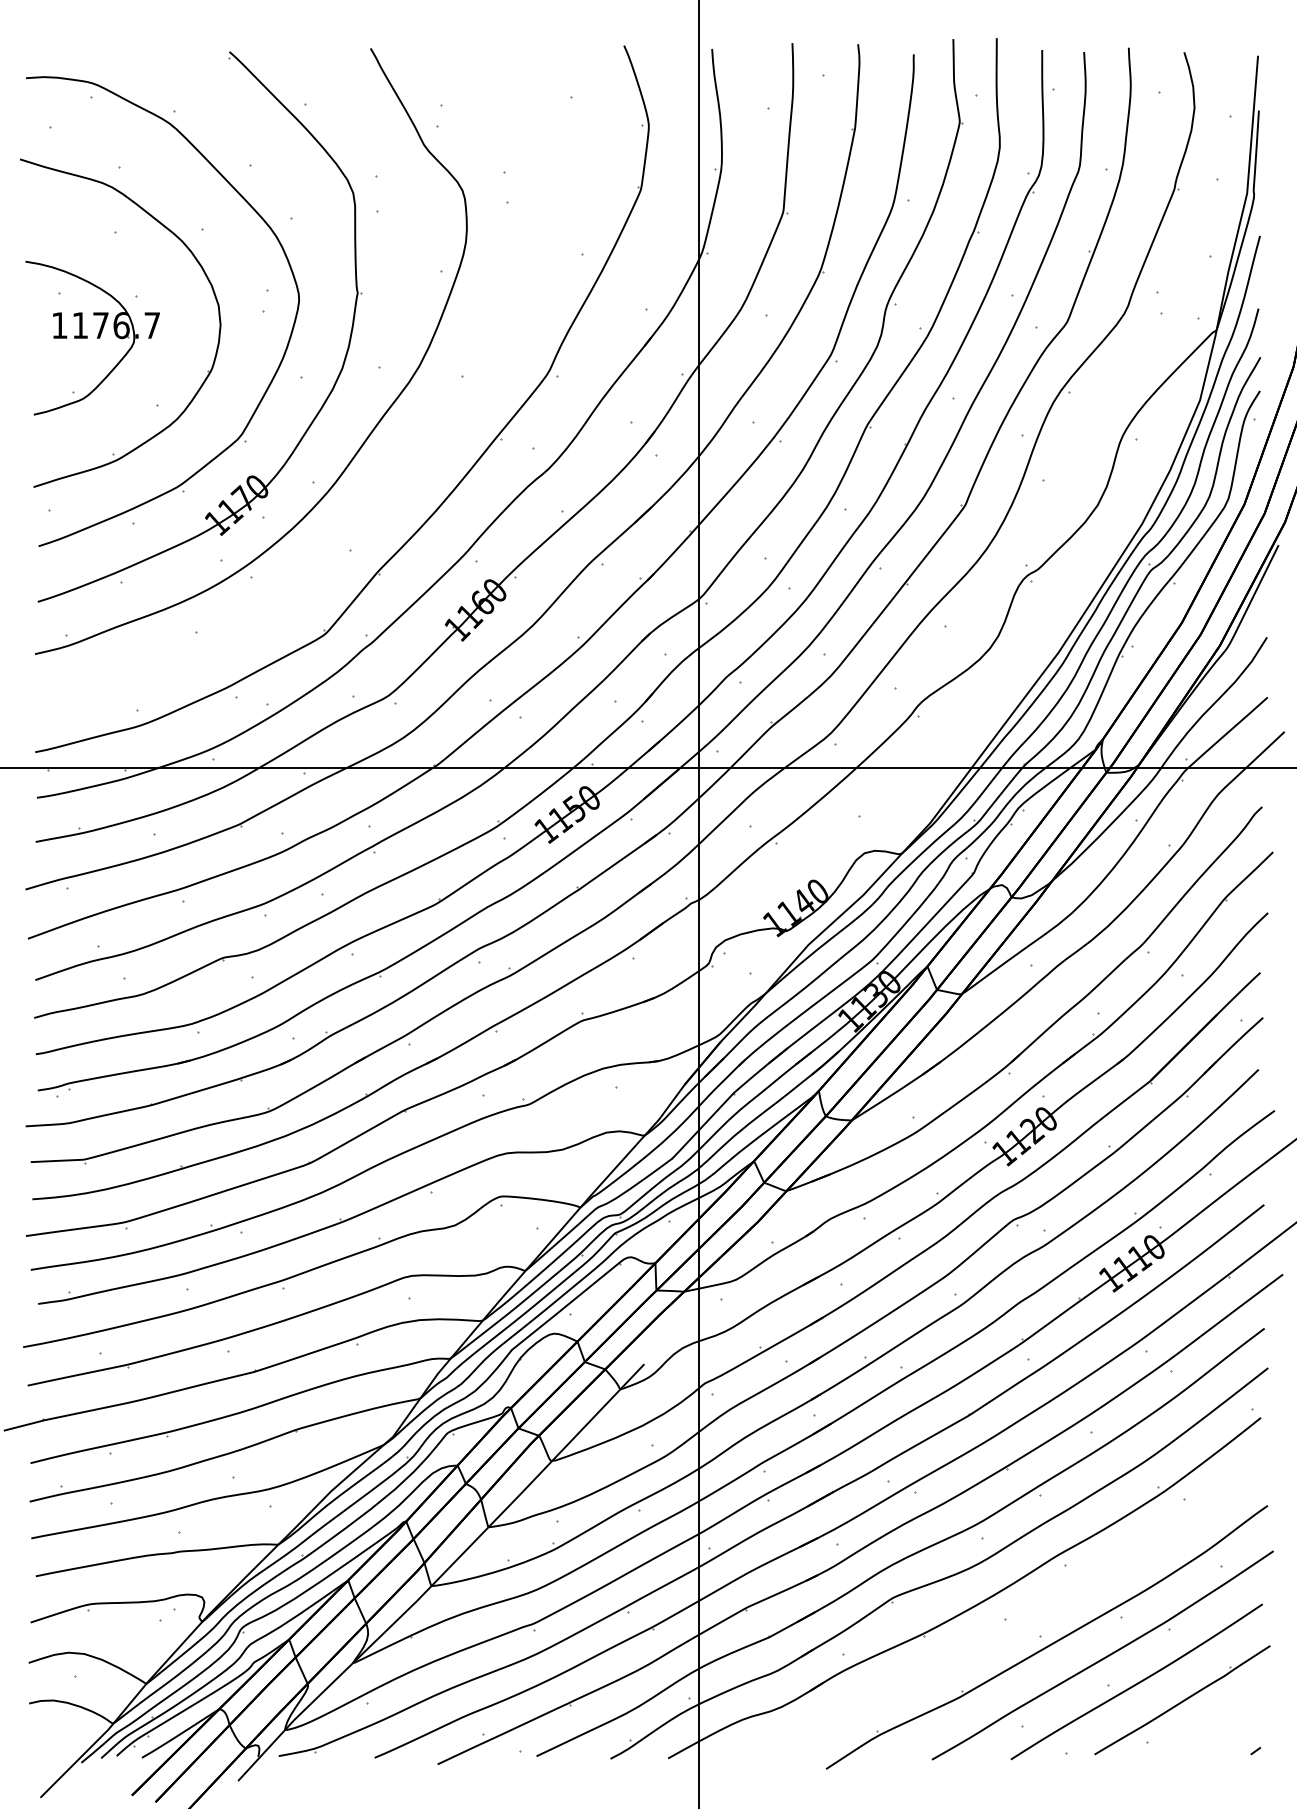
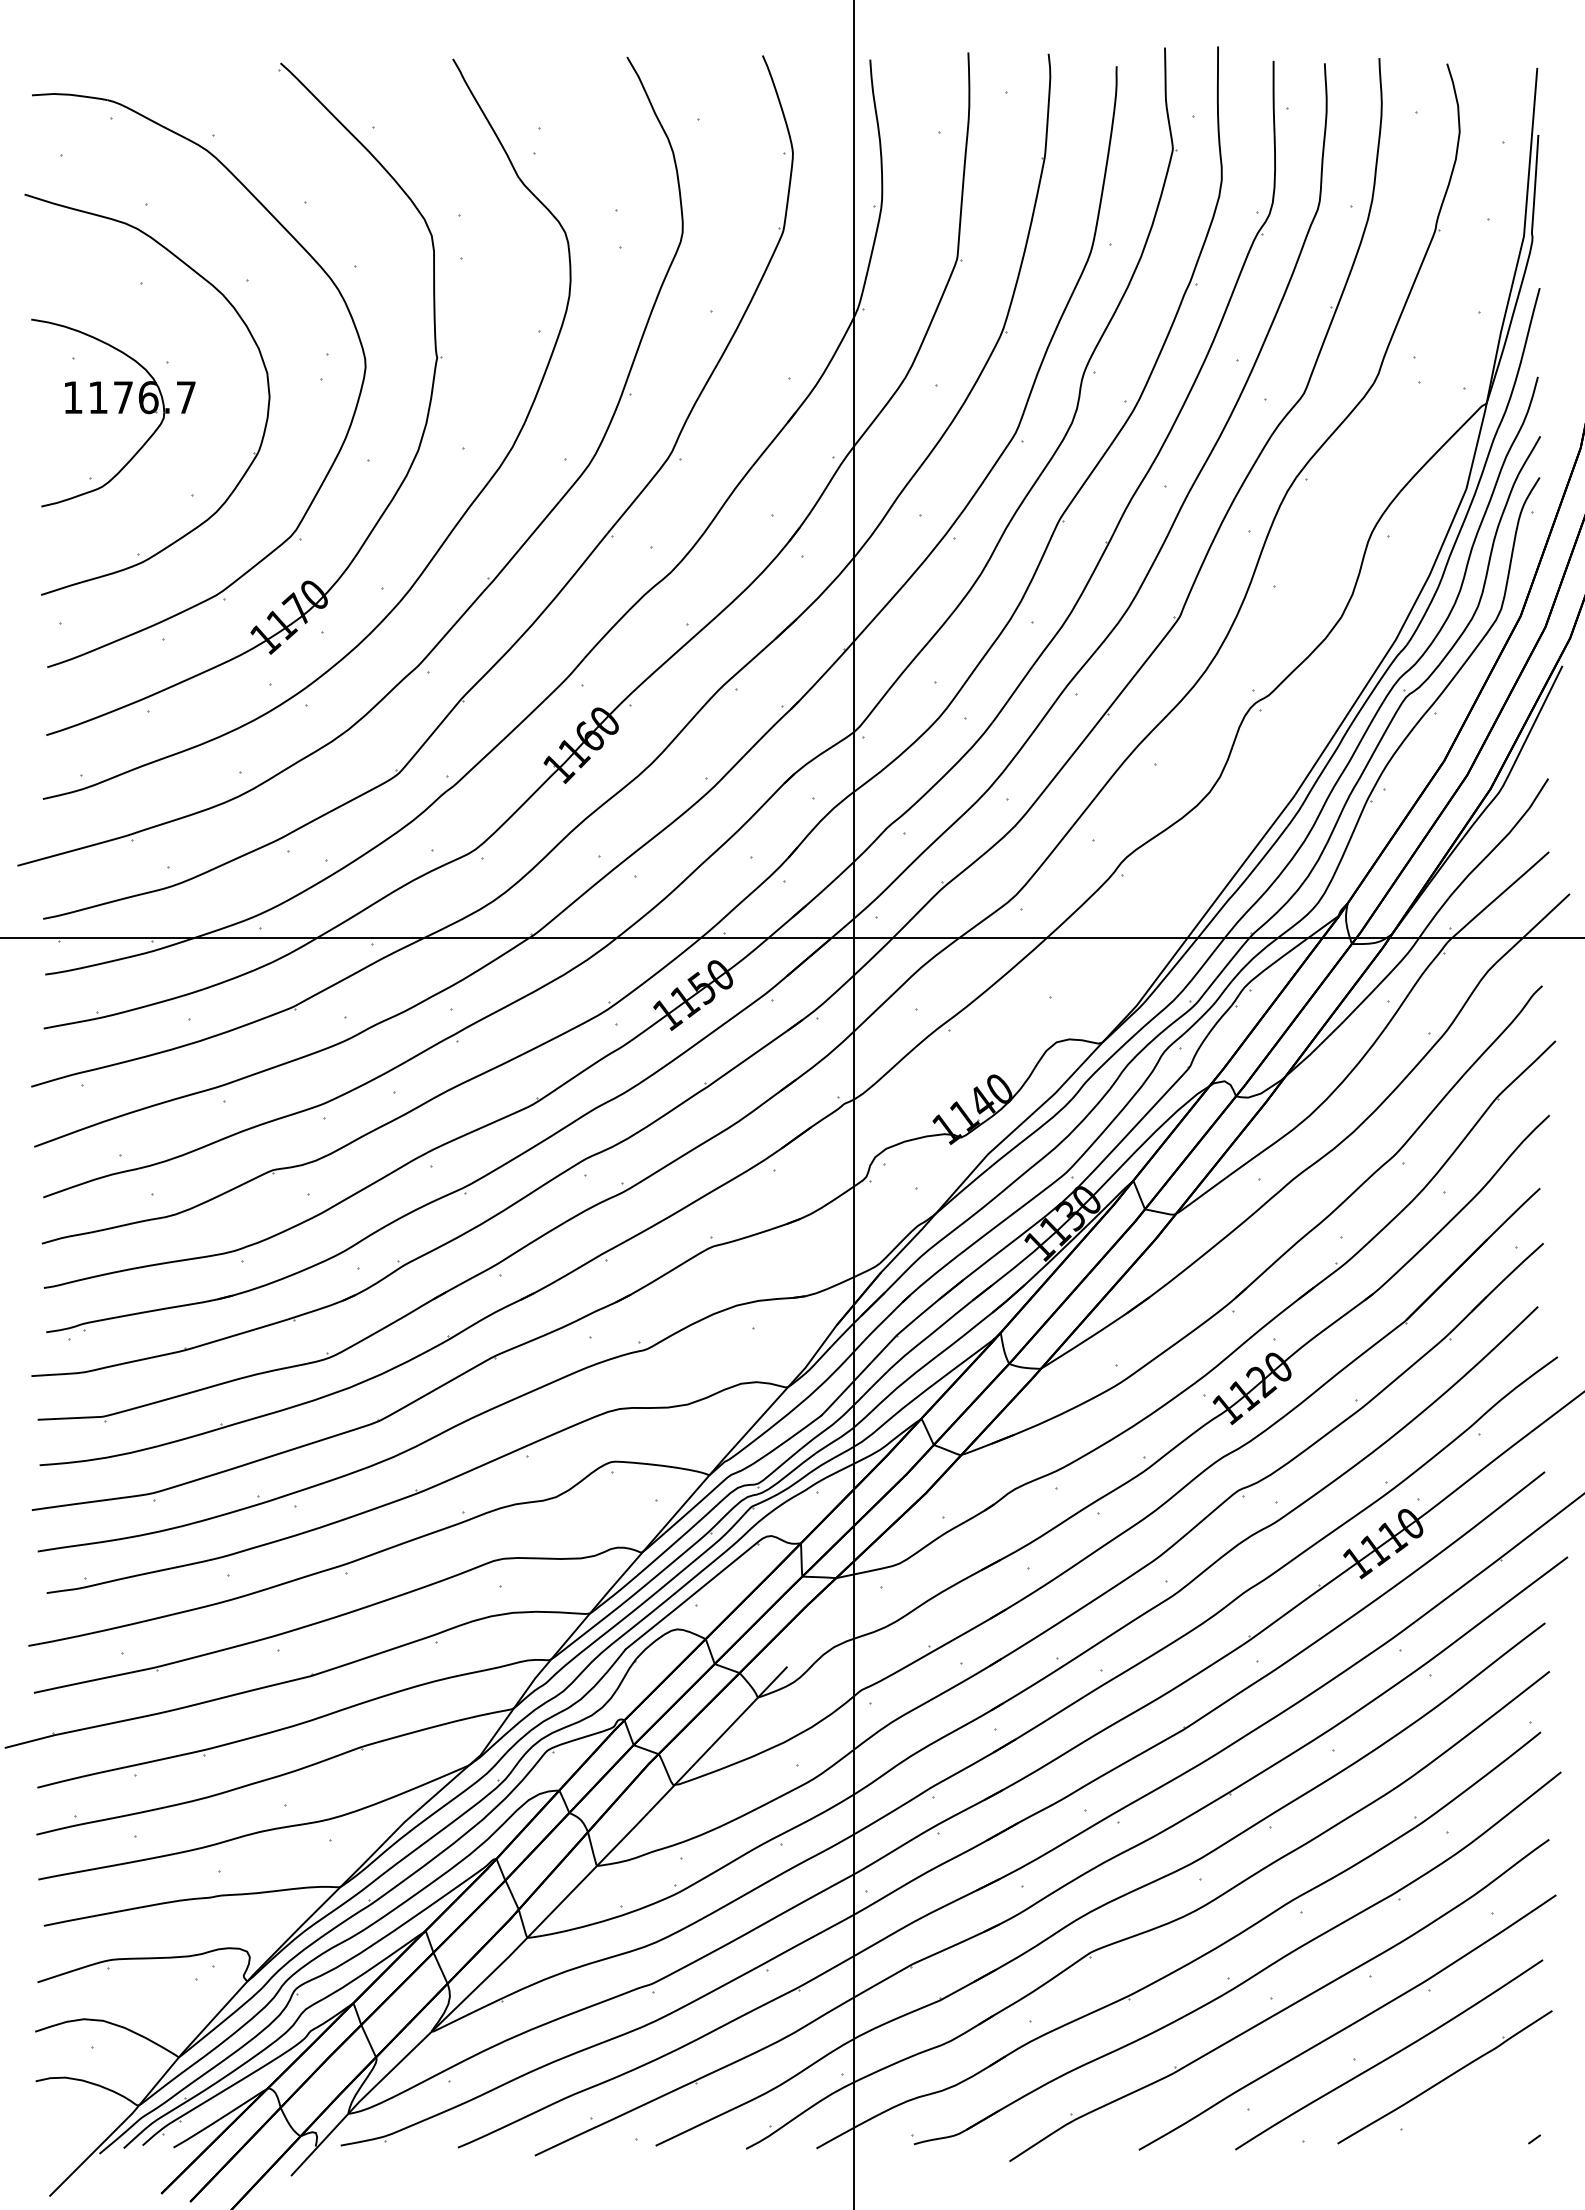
part: (398, 473) -> (487, 578), added
part: (1022, 1618) -> (1249, 1977), added

